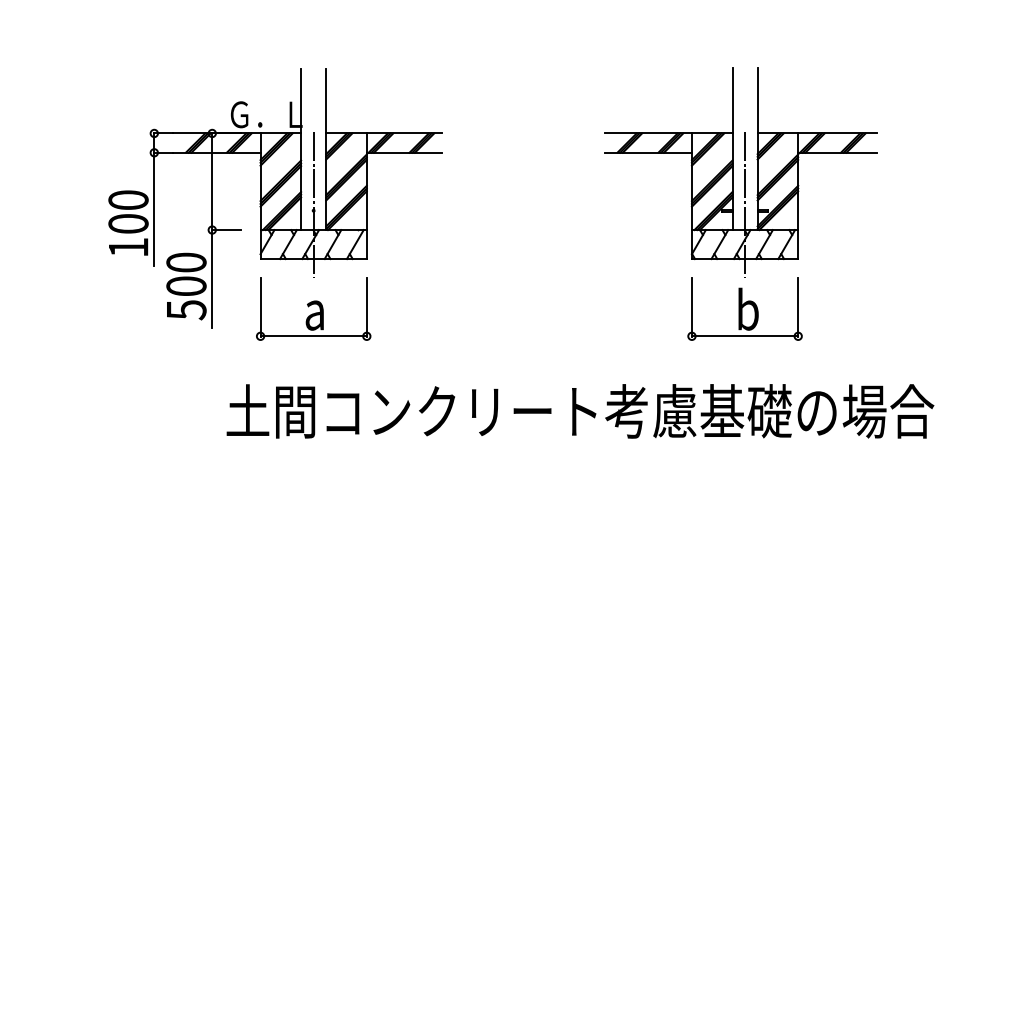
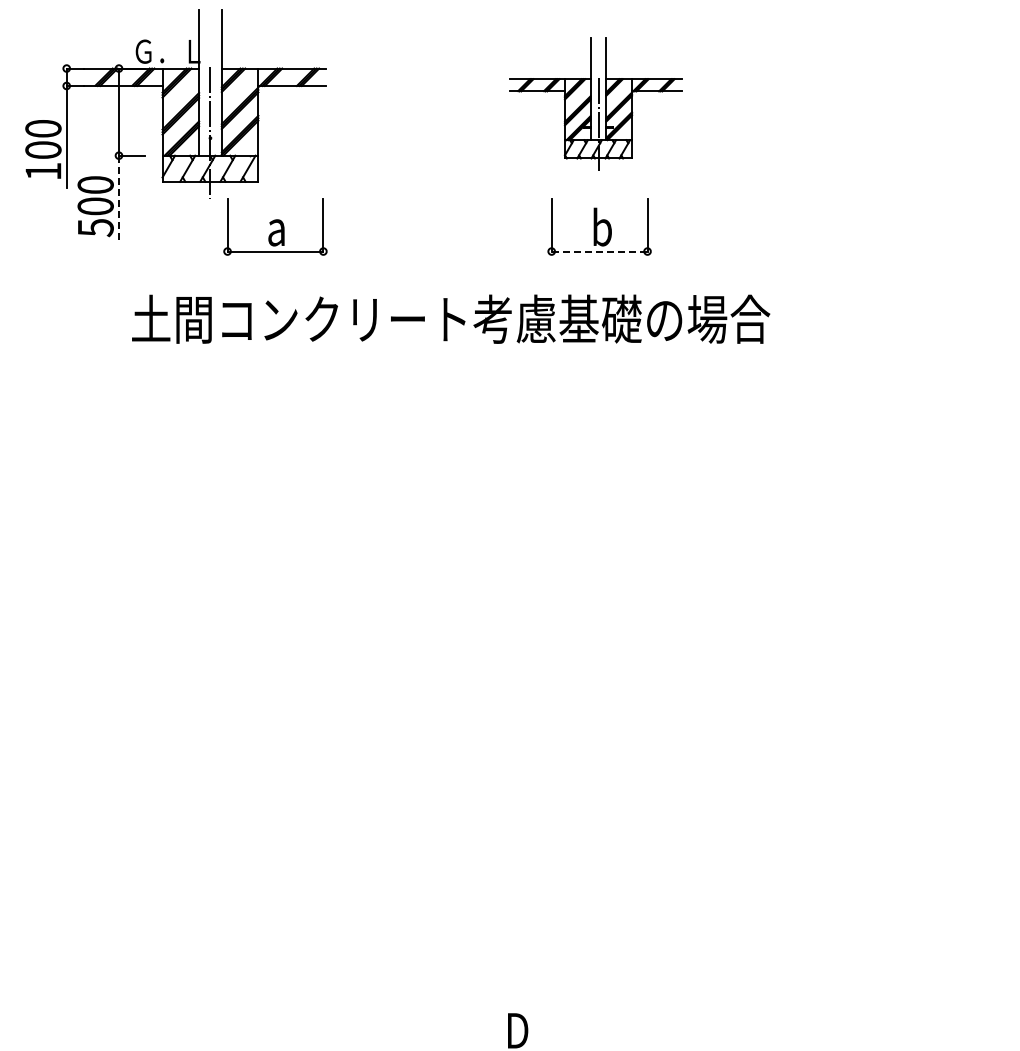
part: (740, 172) -> (595, 103), size x0.7
line: (211, 279) -> (118, 200), solid -> dashed
part: (313, 308) -> (275, 226), moved
line: (744, 336) -> (599, 251), solid -> dashed

